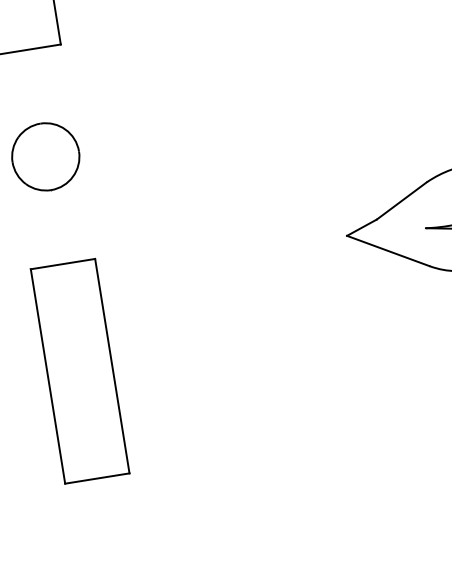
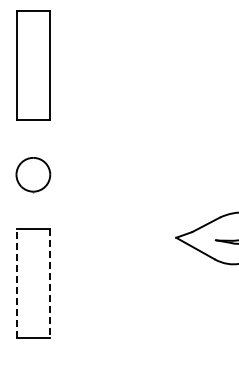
line: (112, 367) -> (49, 284), solid -> dashed
line: (48, 375) -> (17, 283), solid -> dashed

